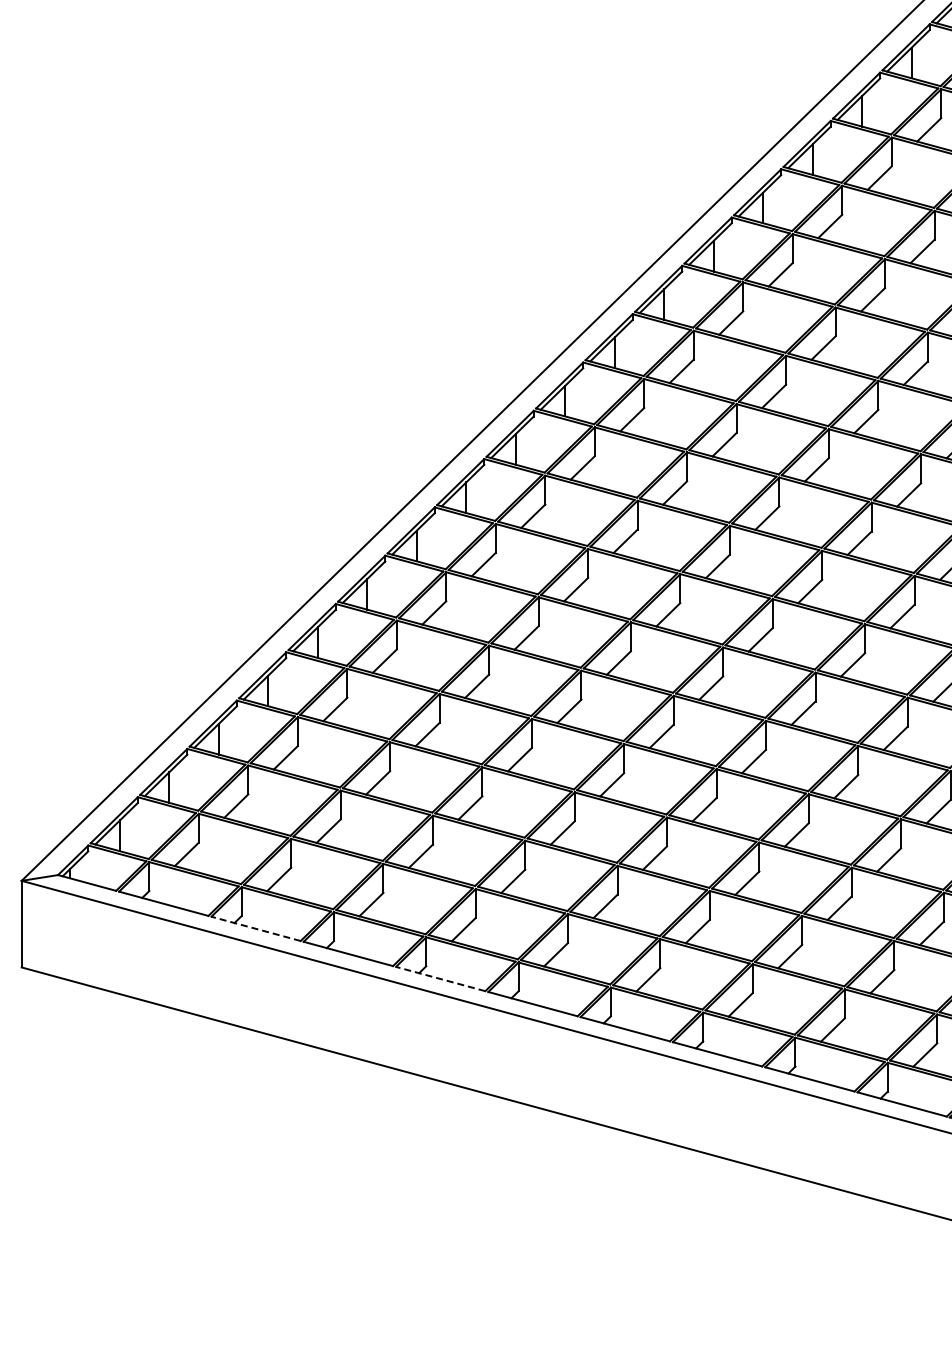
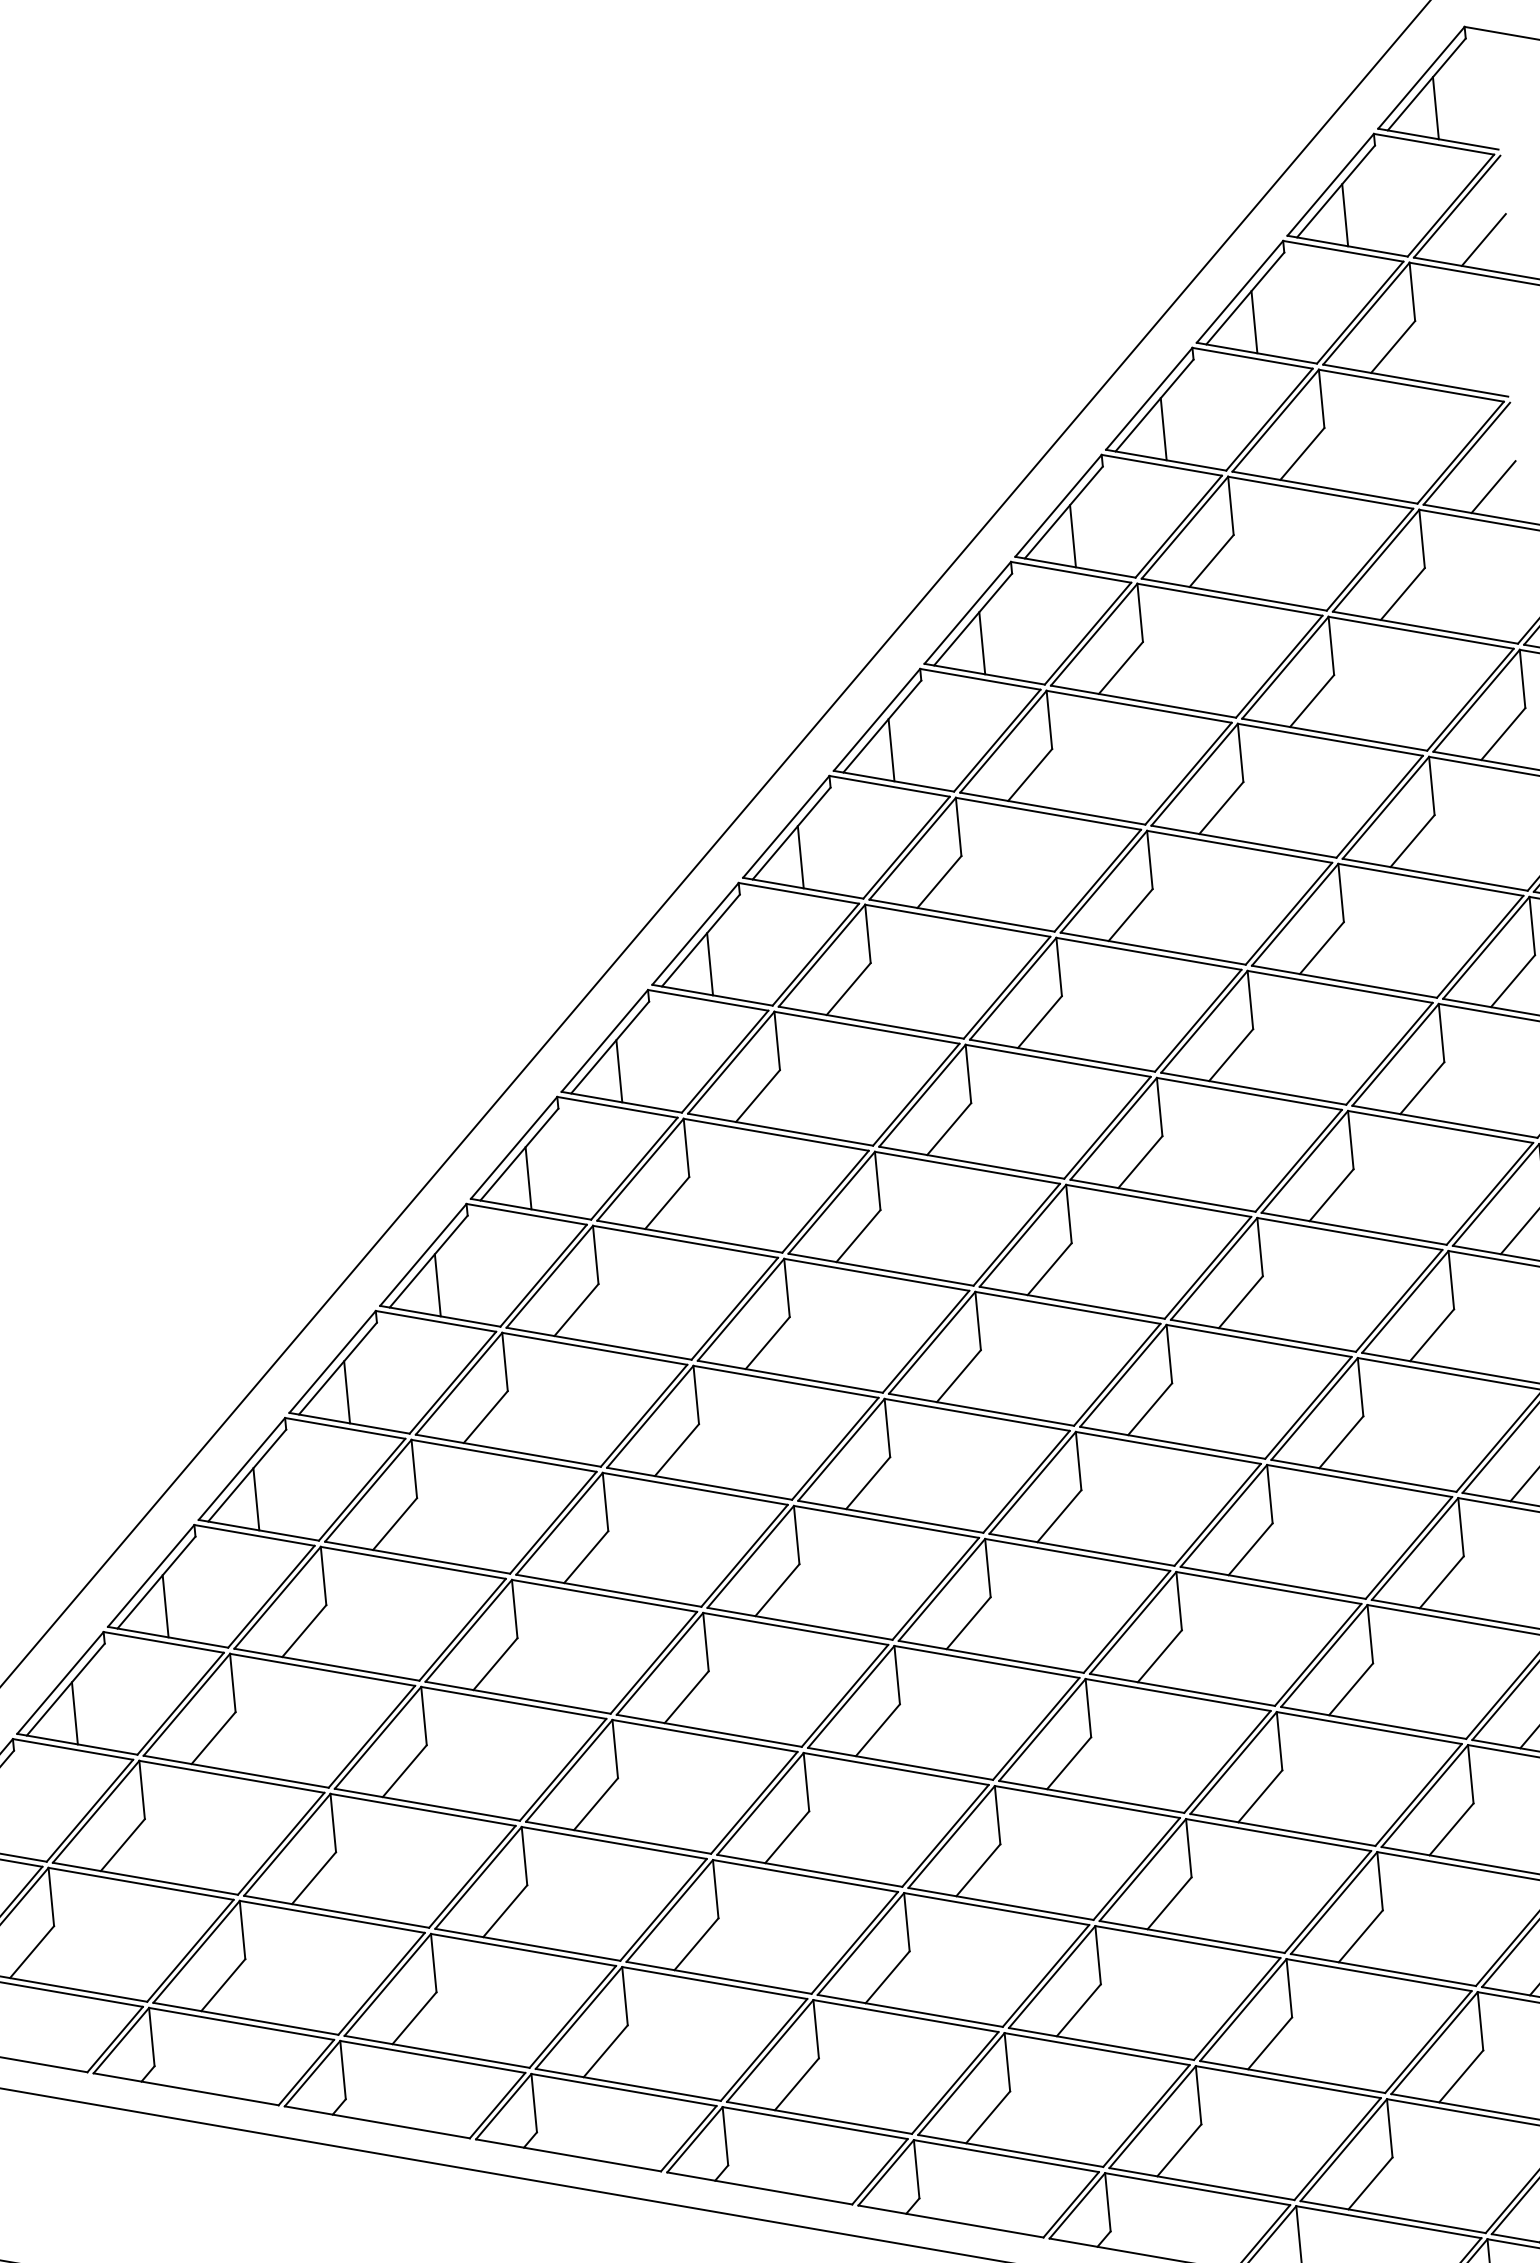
line: (255, 928) -> (184, 2088), dashed -> solid
line: (440, 978) -> (568, 2154), dashed -> solid

